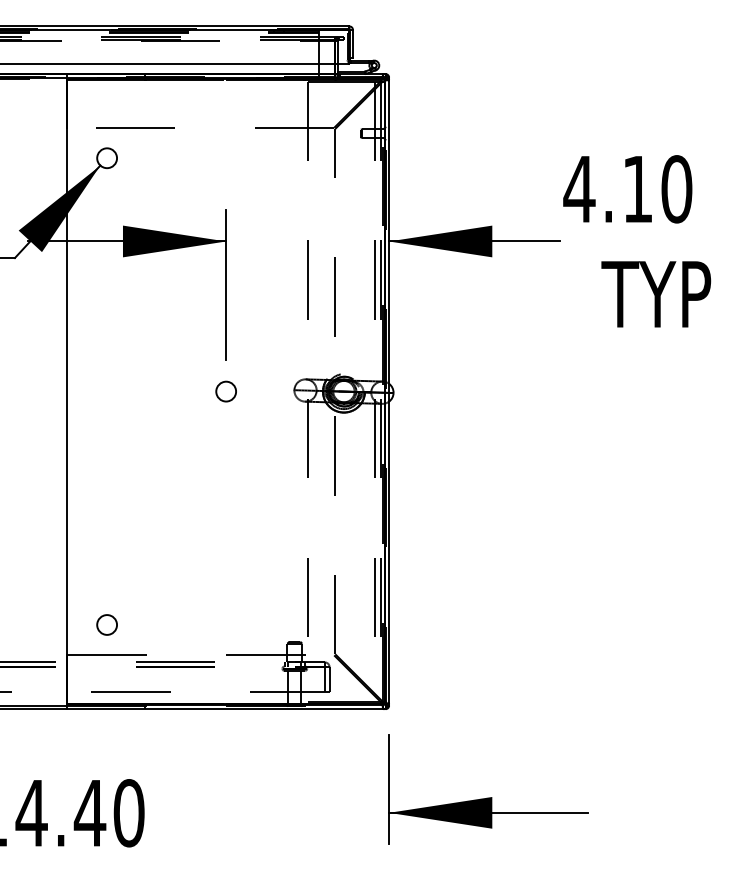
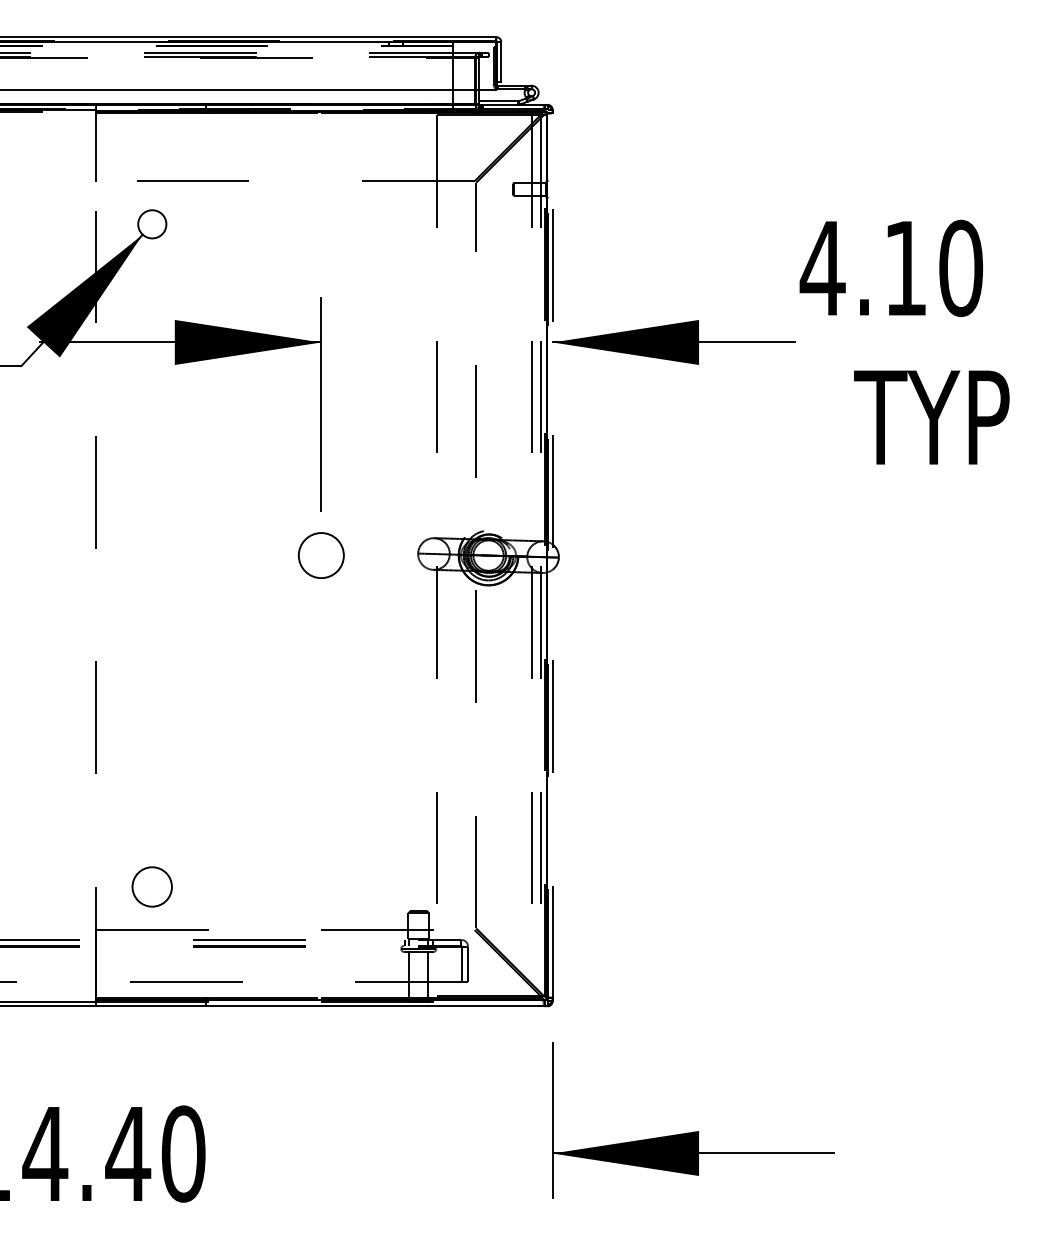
line: (67, 391) -> (95, 555), solid -> dashed
circle: (226, 391) -> (321, 555), size x1.6
line: (389, 391) -> (552, 555), solid -> dashed
circle: (107, 624) -> (152, 886), size x1.4

